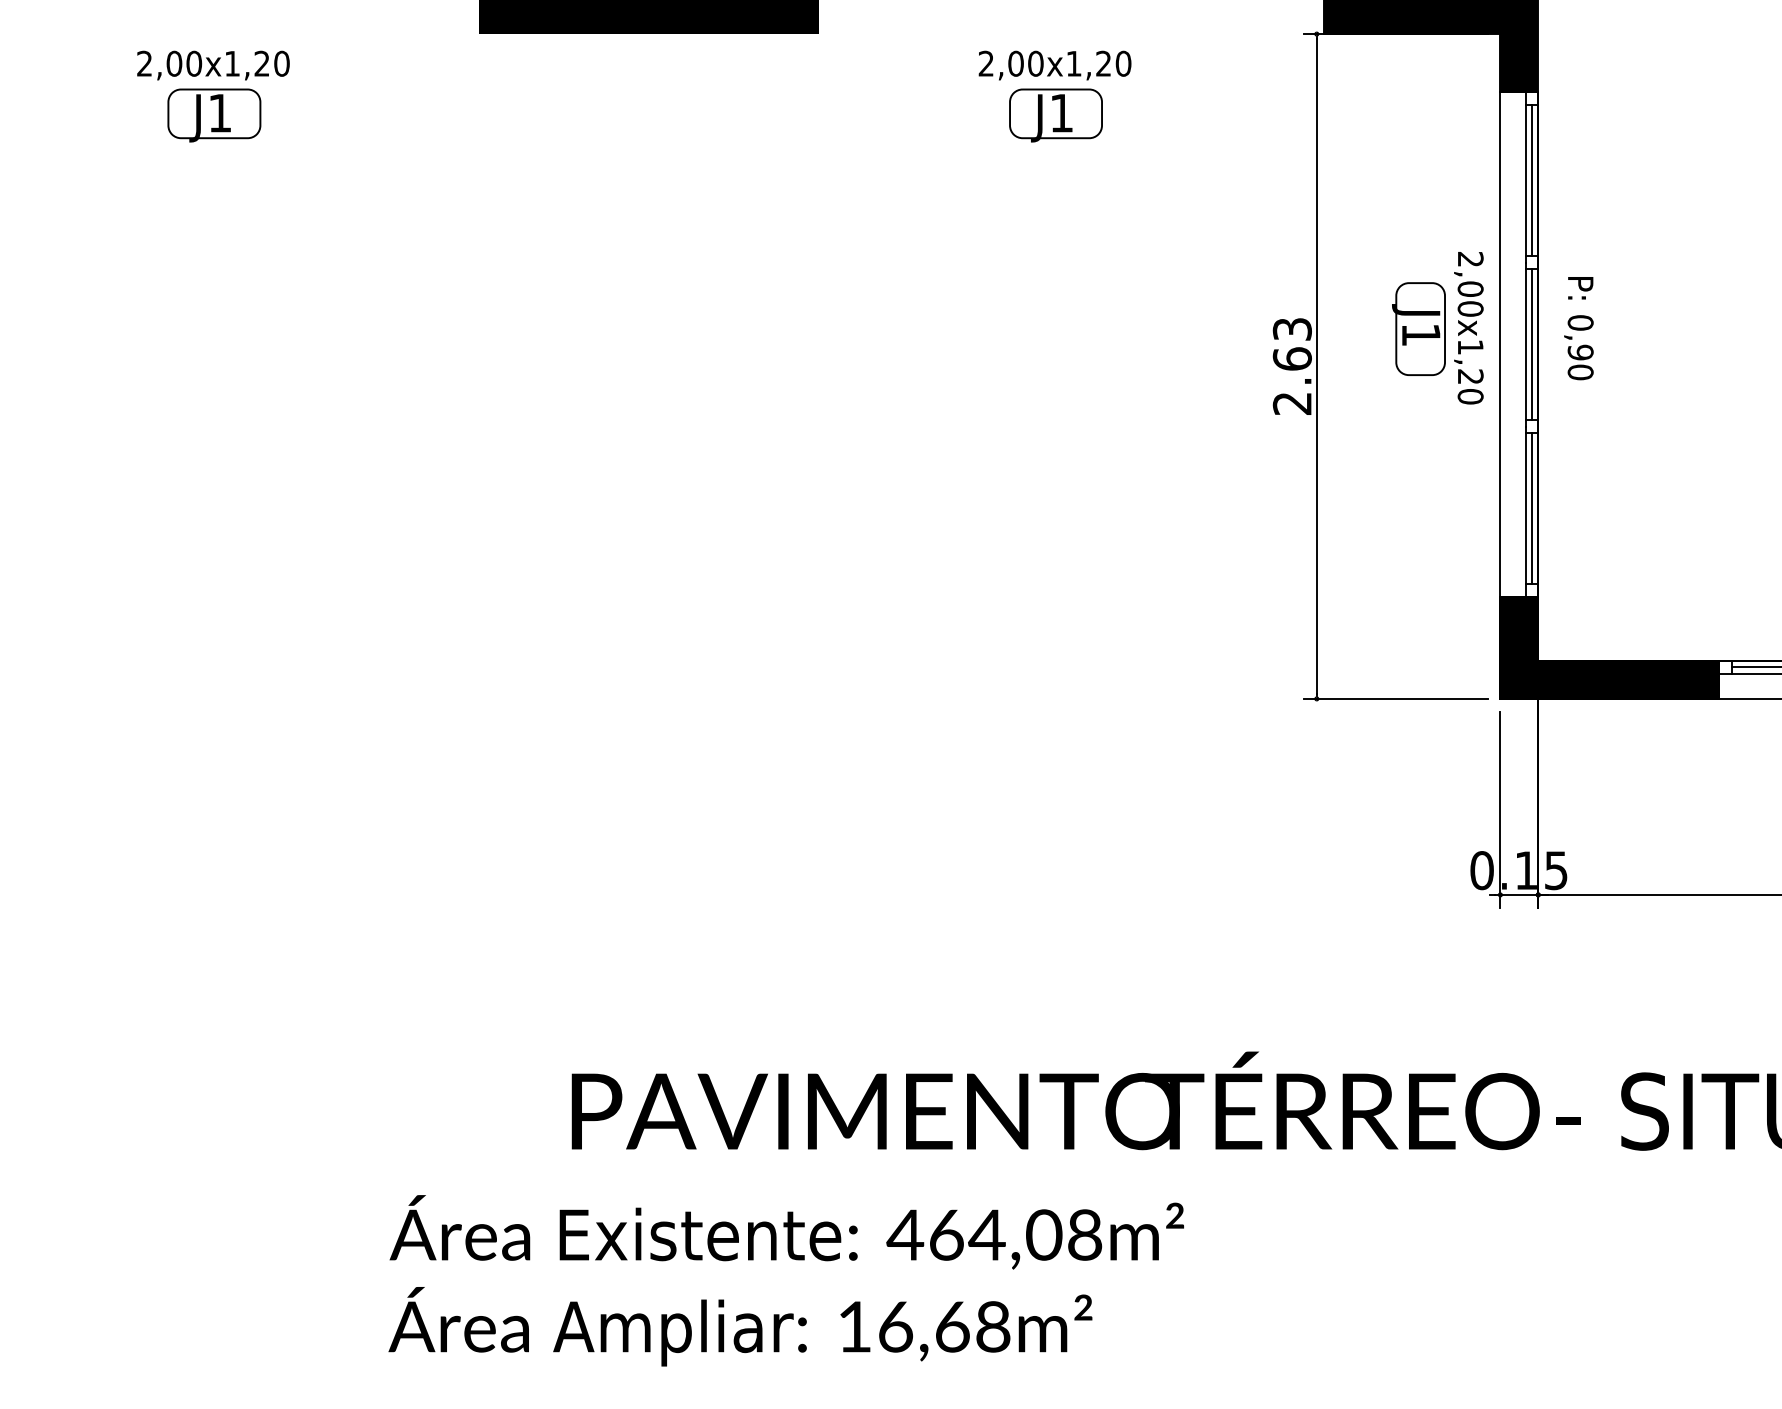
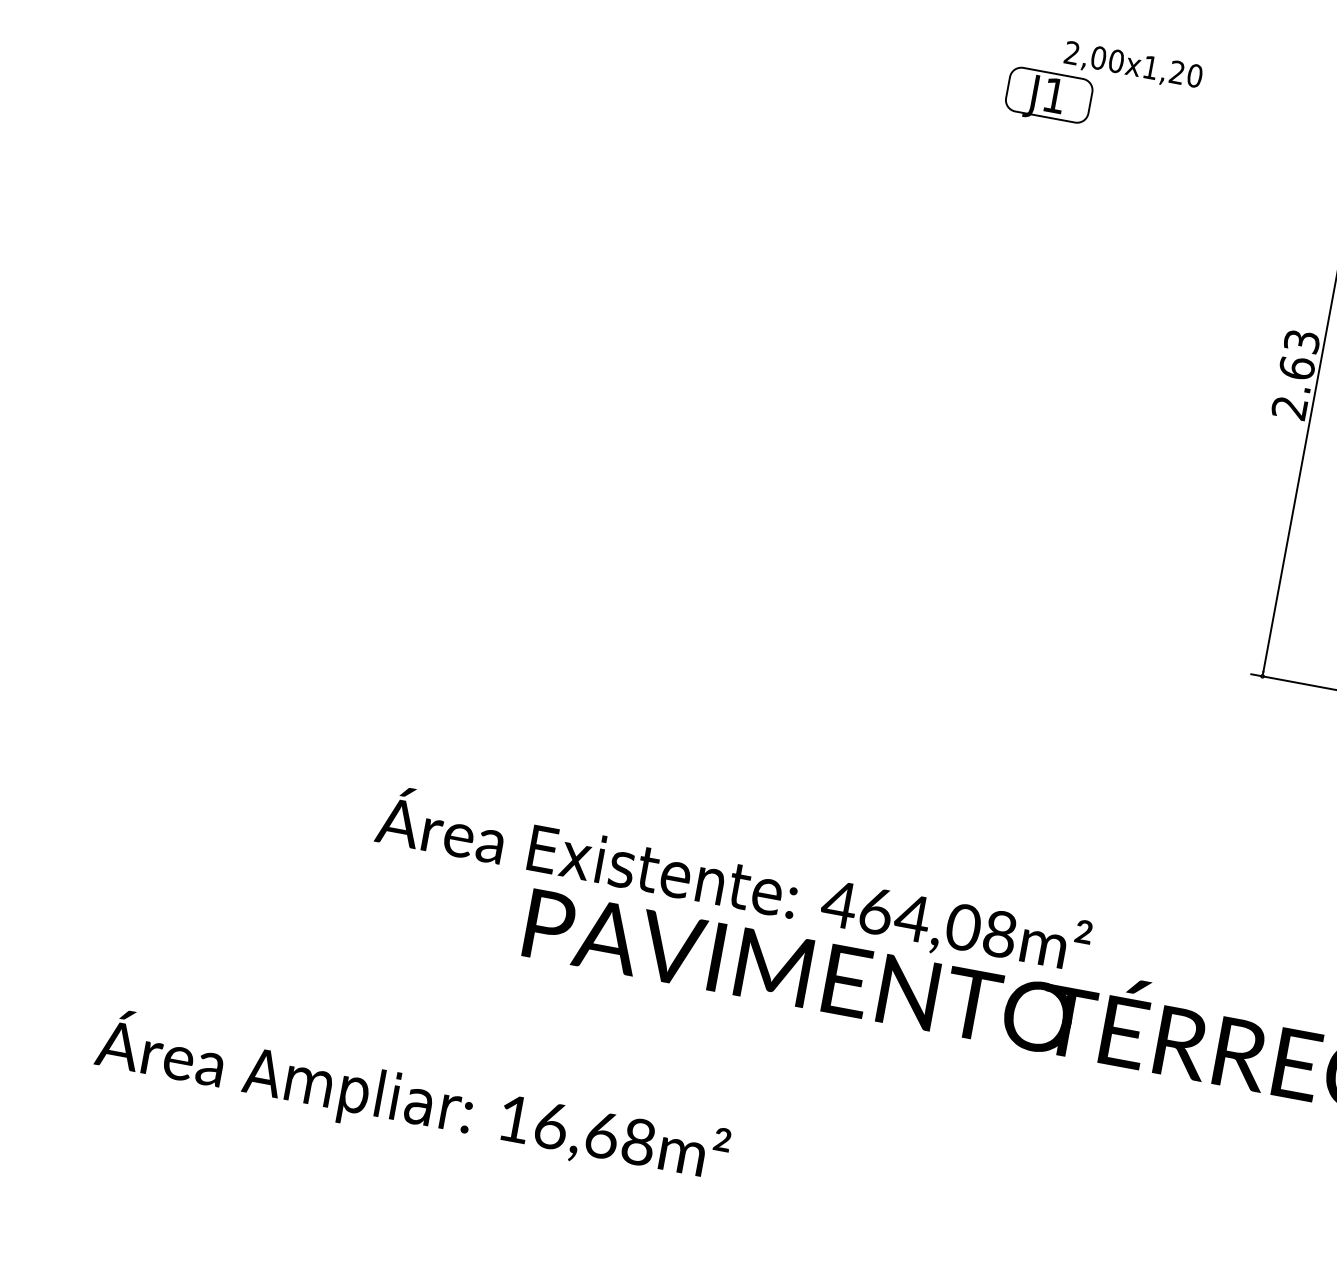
part: (1055, 115) -> (1048, 96), moved
text: (786, 1232) -> (733, 882), moved
text: (740, 1326) -> (412, 1099), moved

